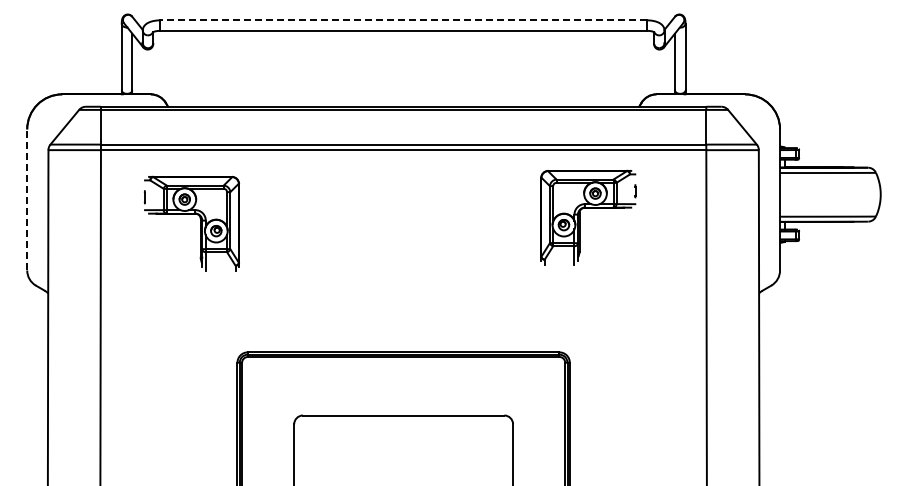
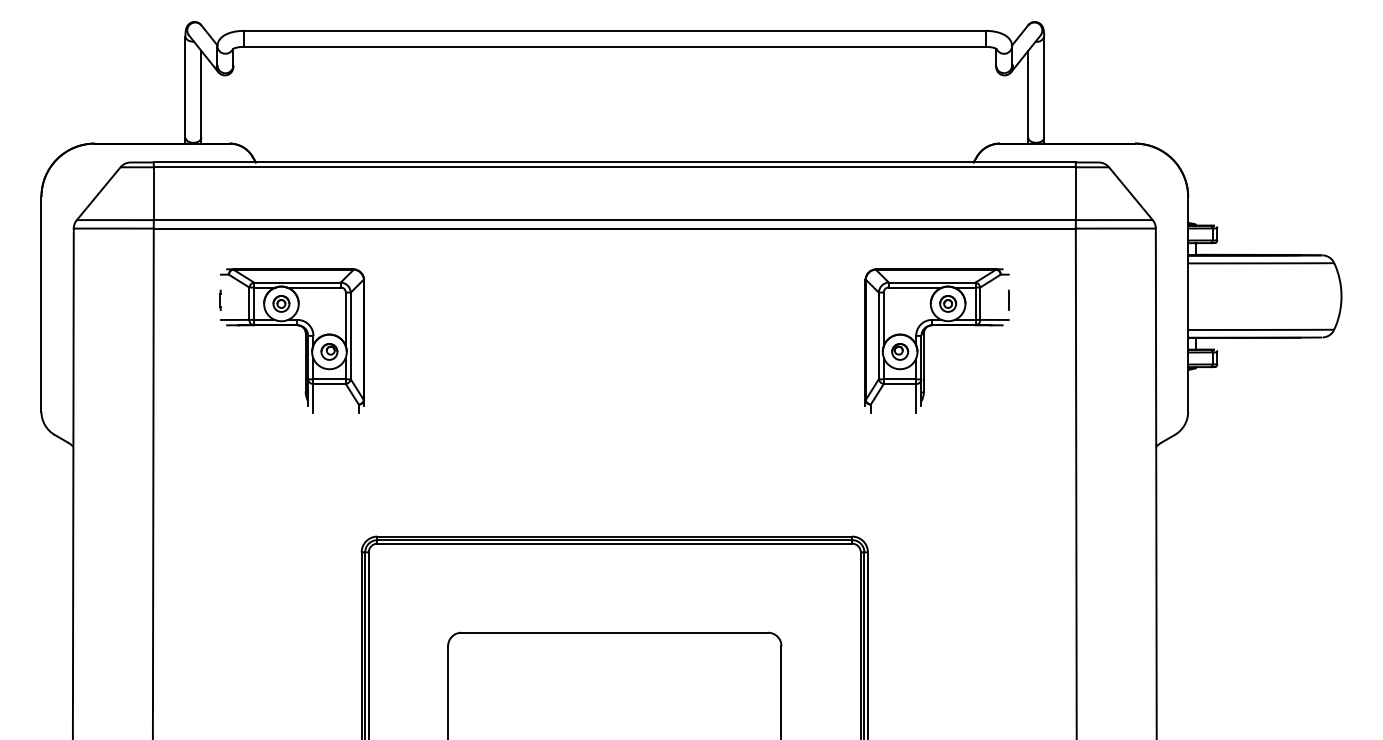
line: (403, 20) -> (614, 31), dashed -> solid
line: (27, 199) -> (41, 303), dashed -> solid
part: (580, 217) -> (925, 340), moved

